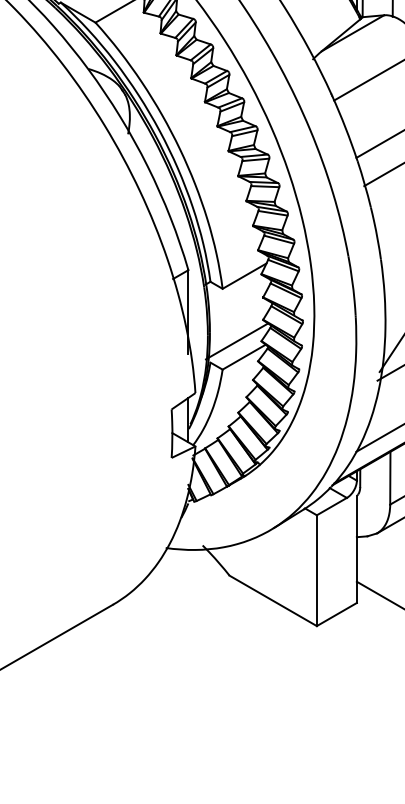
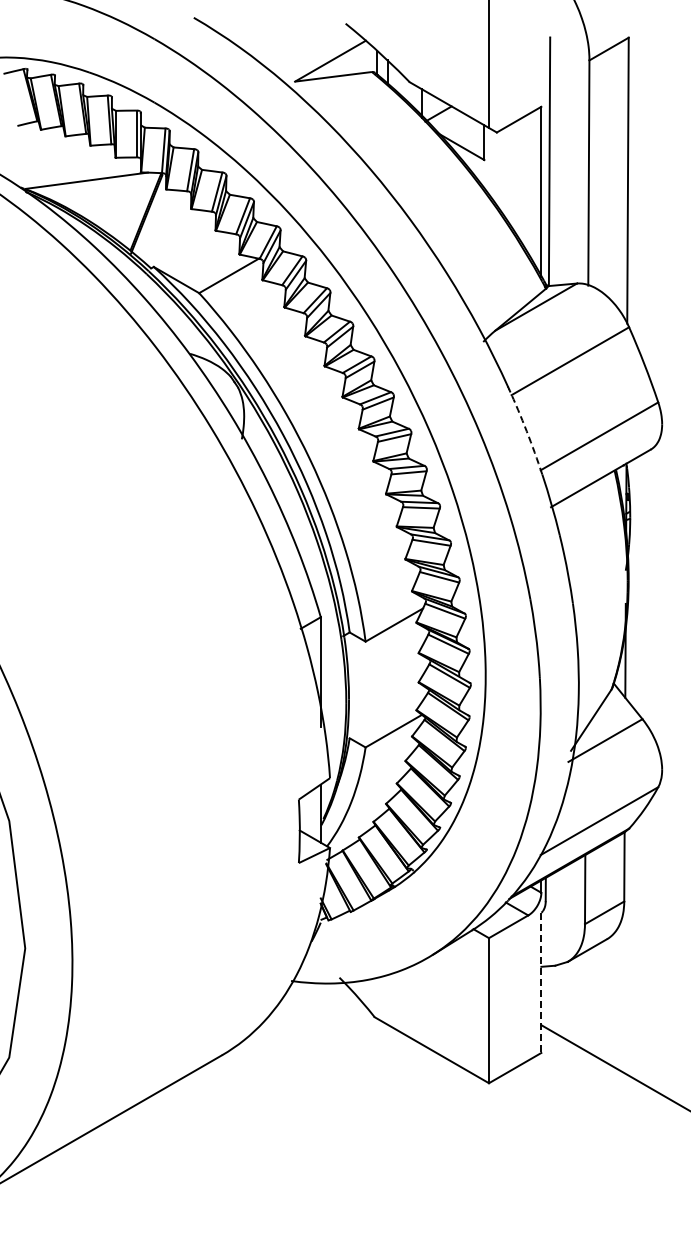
arc: (345, 128) -> (526, 431), solid -> dashed
line: (237, 341) -> (384, 710), removed
line: (356, 549) -> (541, 983), solid -> dashed

